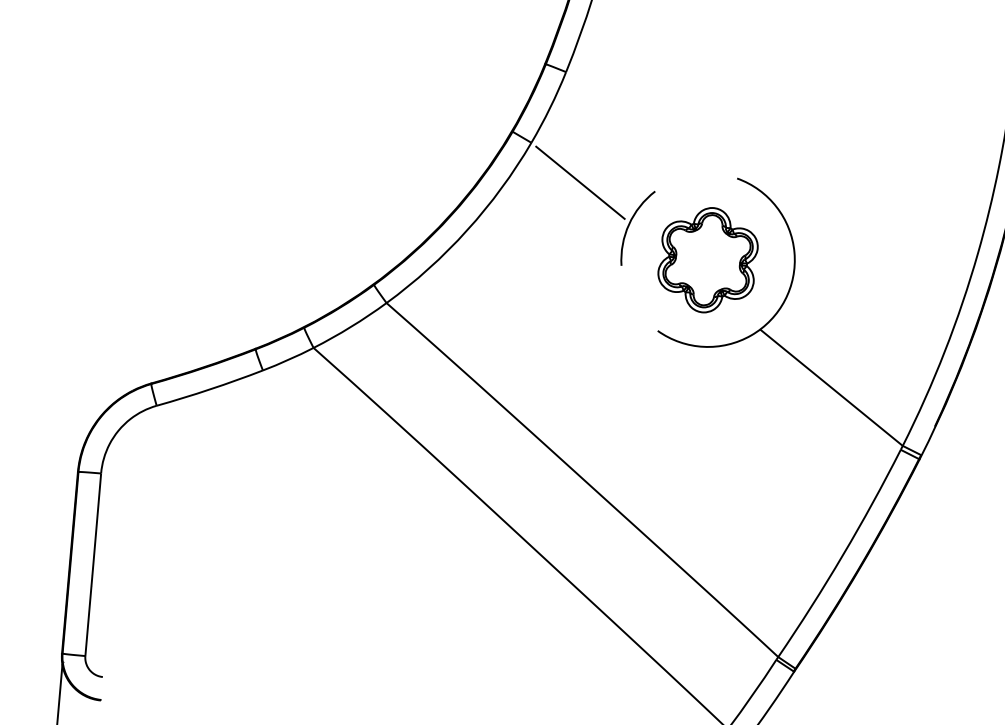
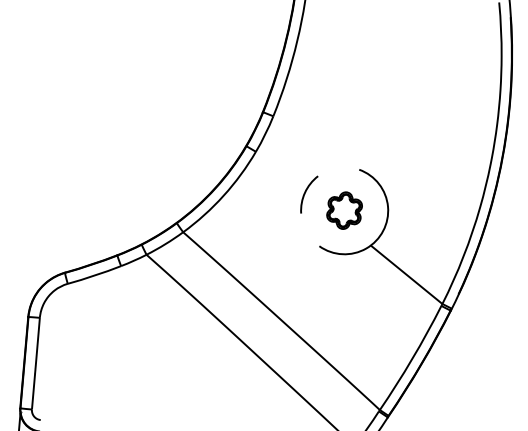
line: (580, 182) -> (280, 171), removed
part: (707, 259) -> (344, 210), size x0.7

